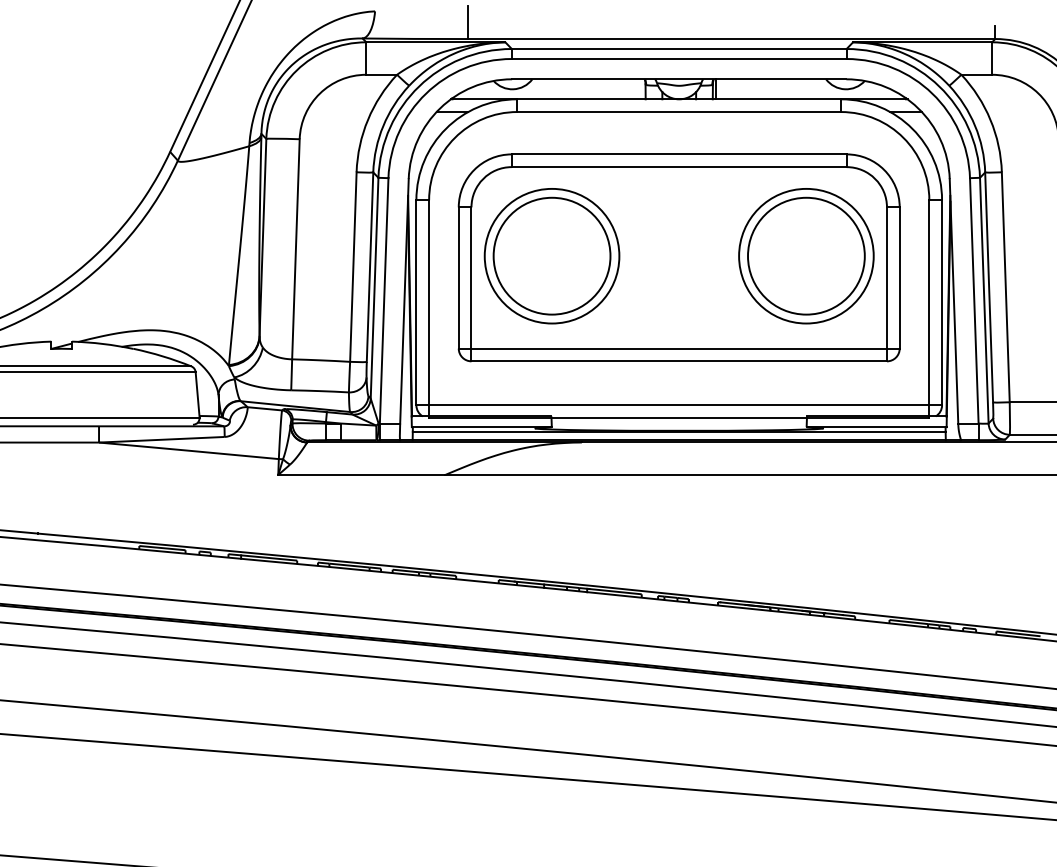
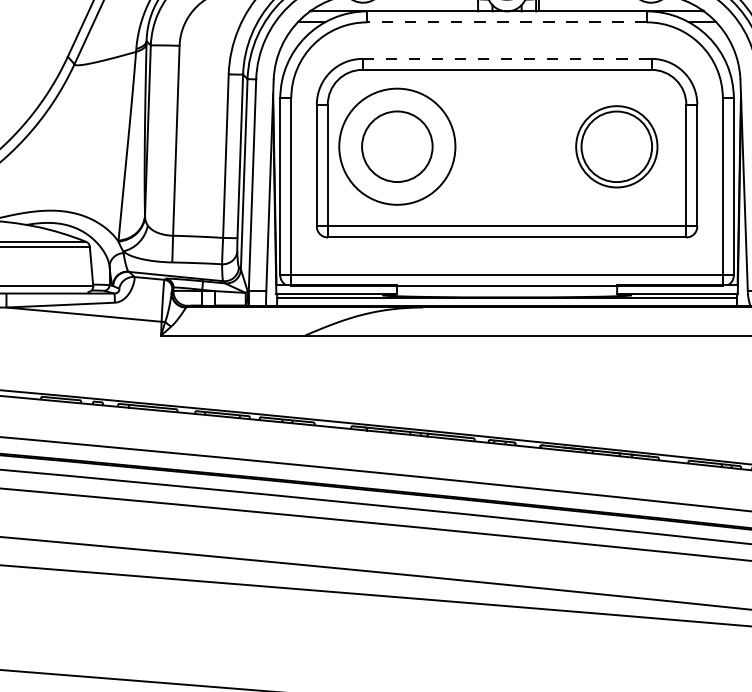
line: (679, 112) -> (507, 22), solid -> dashed
line: (679, 154) -> (507, 58), solid -> dashed
circle: (551, 255) -> (396, 146), size x0.7
part: (806, 256) -> (616, 147), size x0.7

